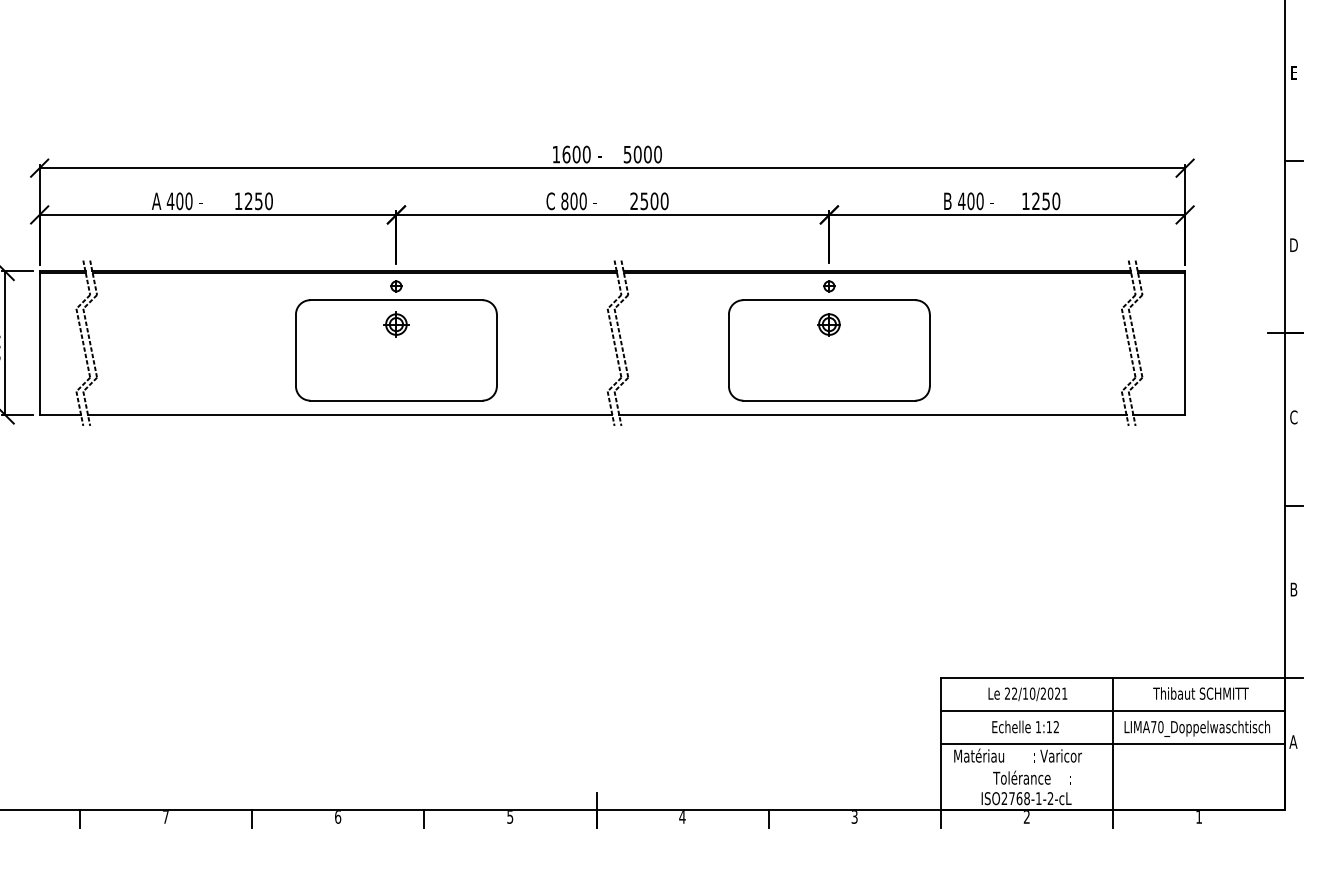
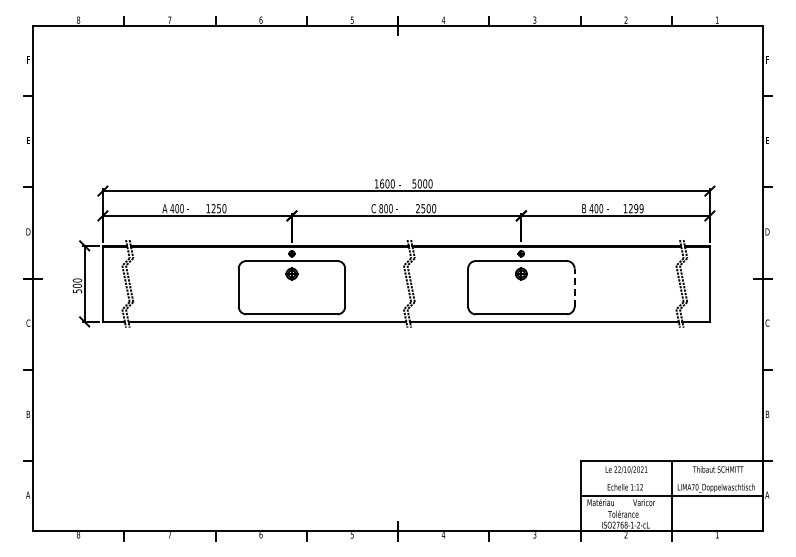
text: (1050, 200) -> (638, 208), 1250 -> 1299
line: (929, 350) -> (574, 287), solid -> dashed
line: (1112, 710) -> (671, 478), removed

